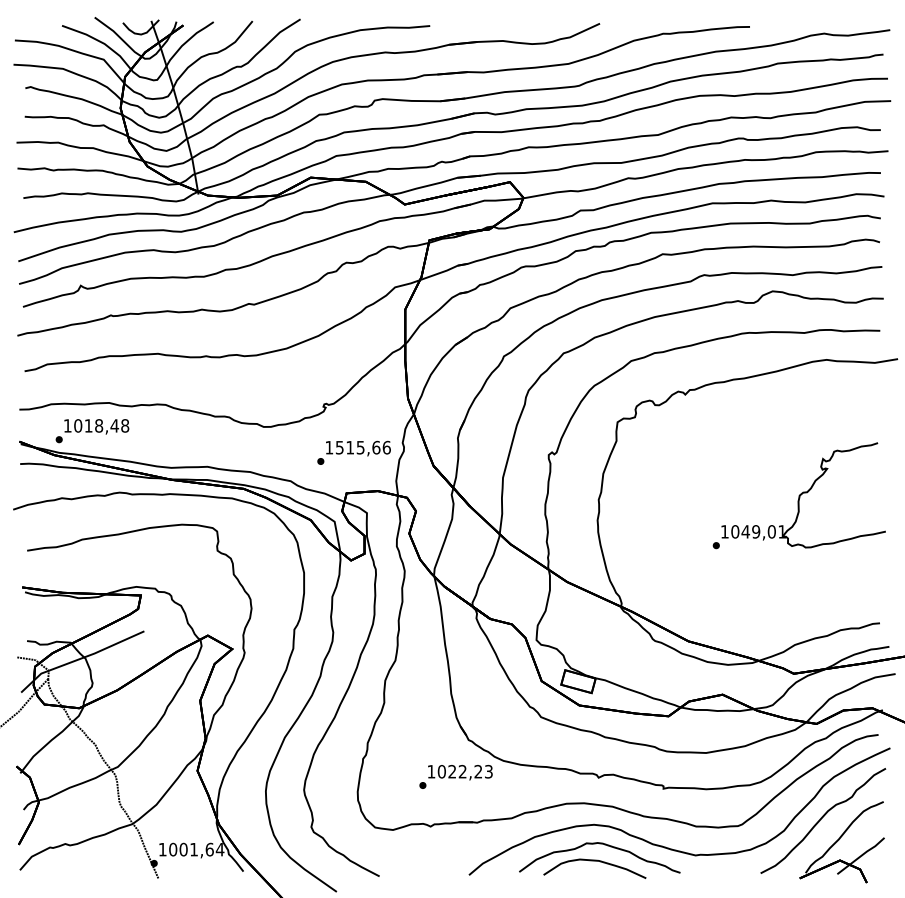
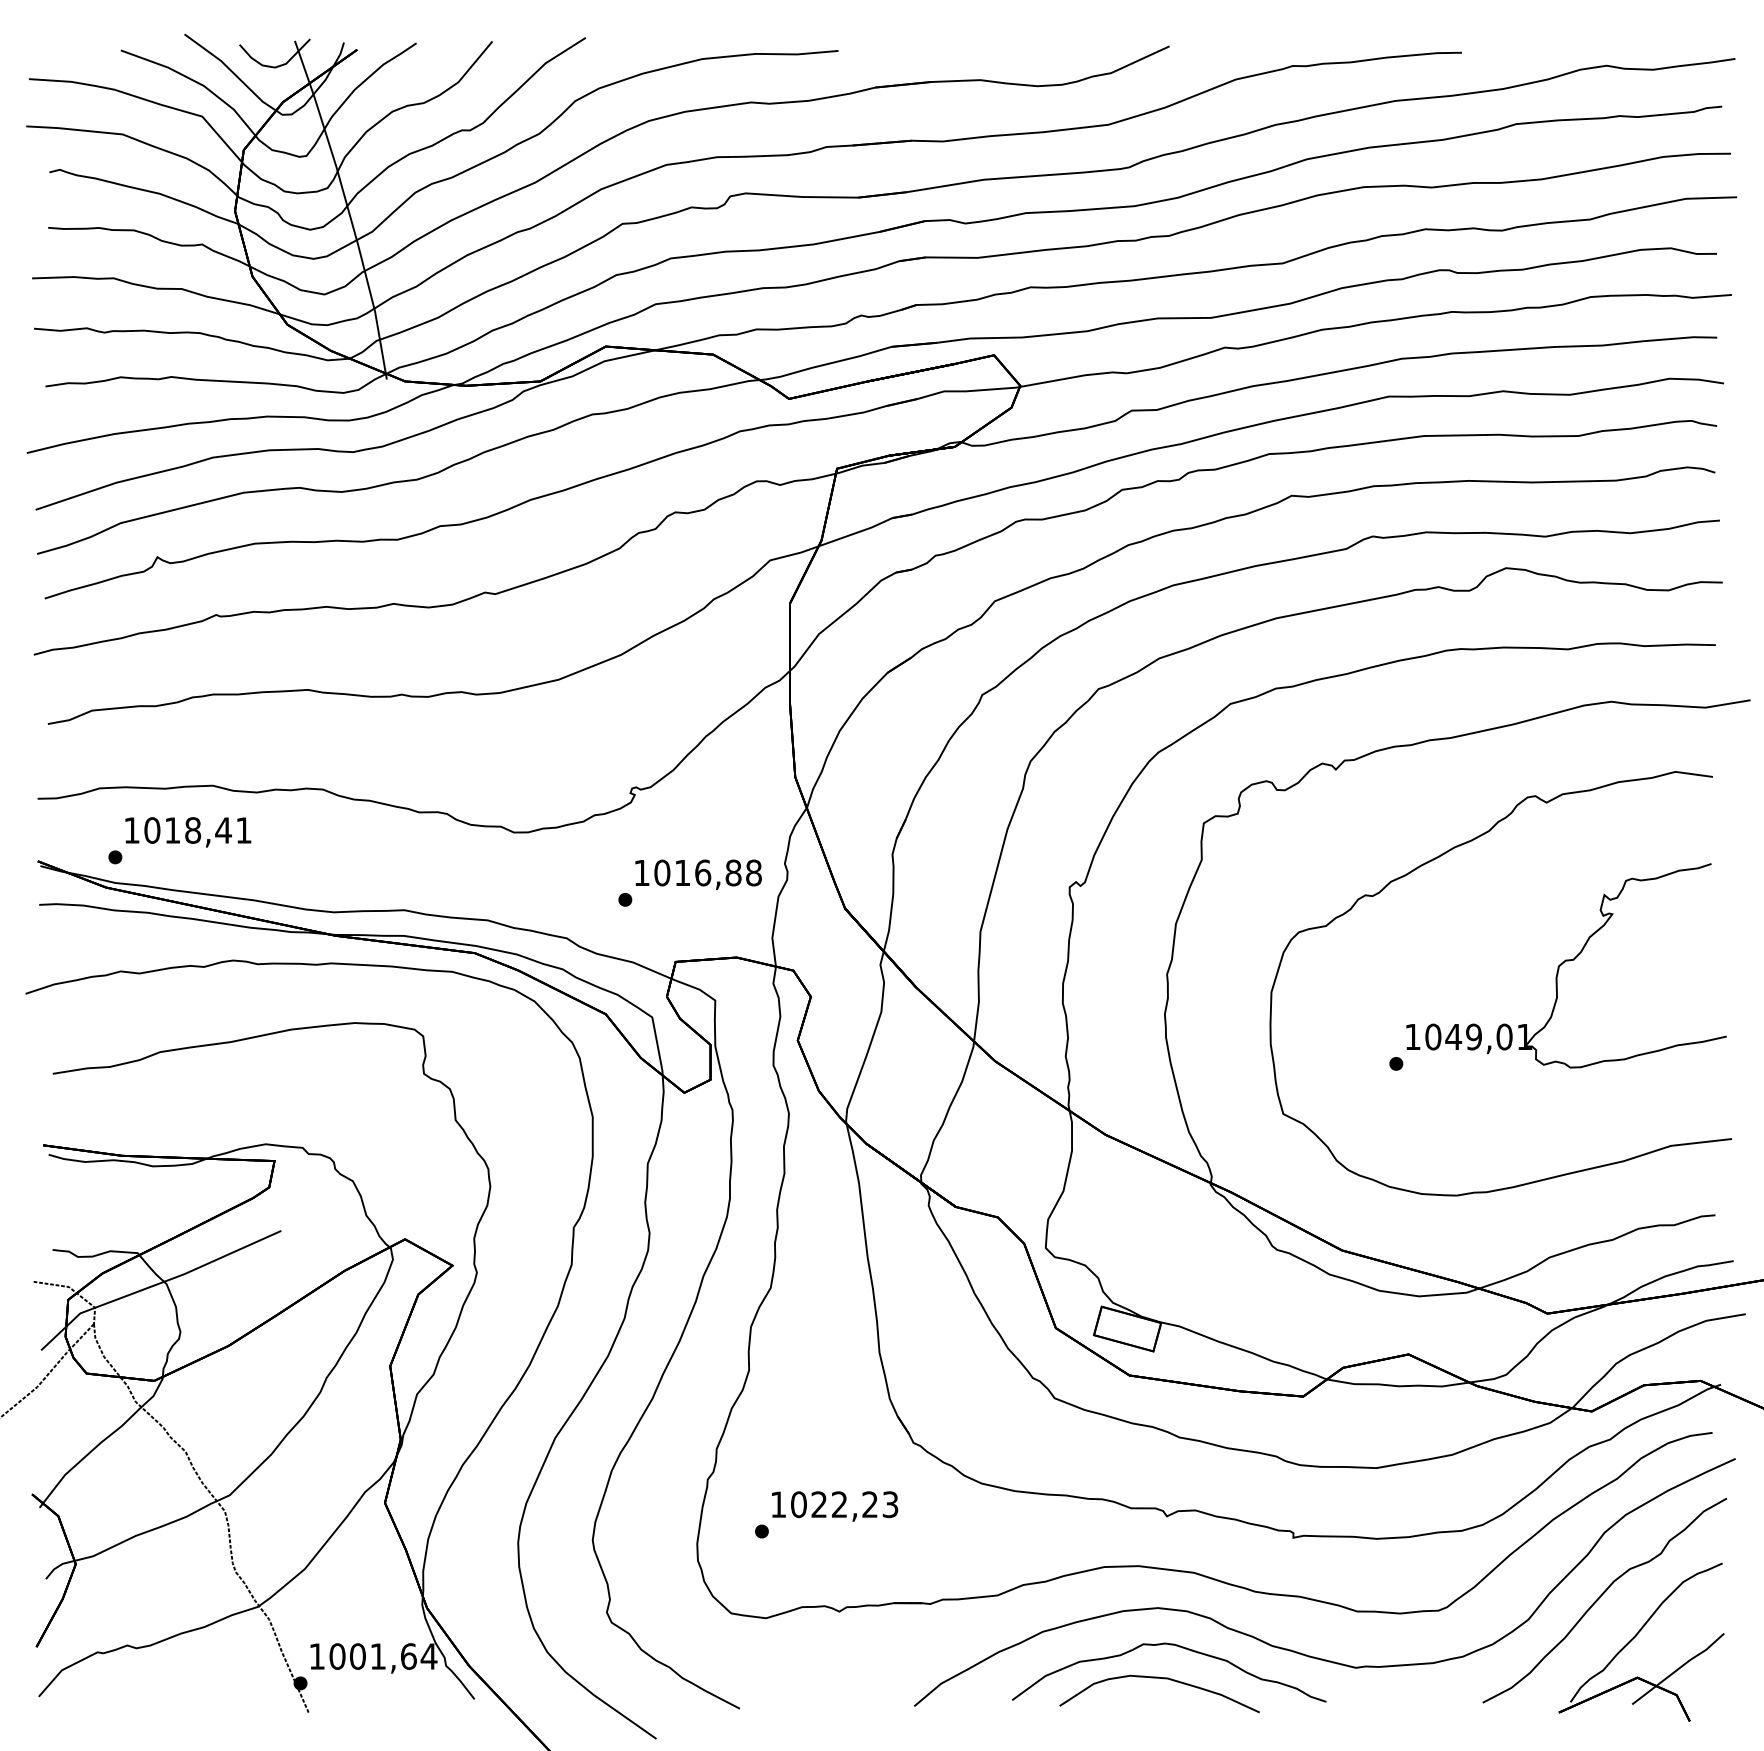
text: (125, 425) -> (244, 829), 1018,48 -> 1018,41
curve: (738, 440) -> (1439, 858), added
text: (362, 447) -> (706, 872), 1515,66 -> 1016,88
text: (455, 776) -> (825, 1513), moved

